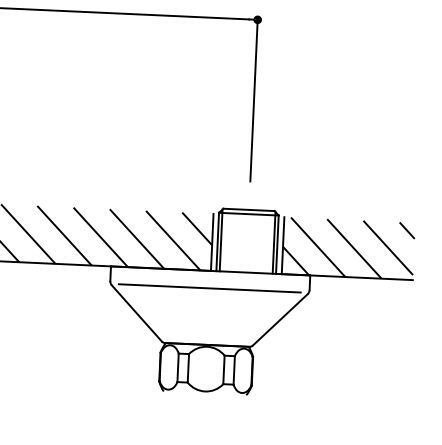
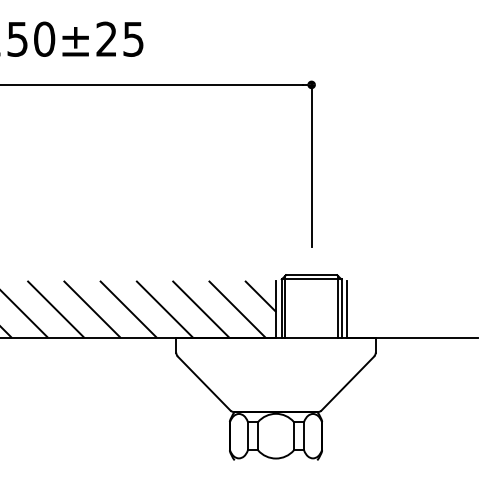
hatch: (348, 247) -> (412, 308), removed
line: (210, 288) -> (276, 355), removed

